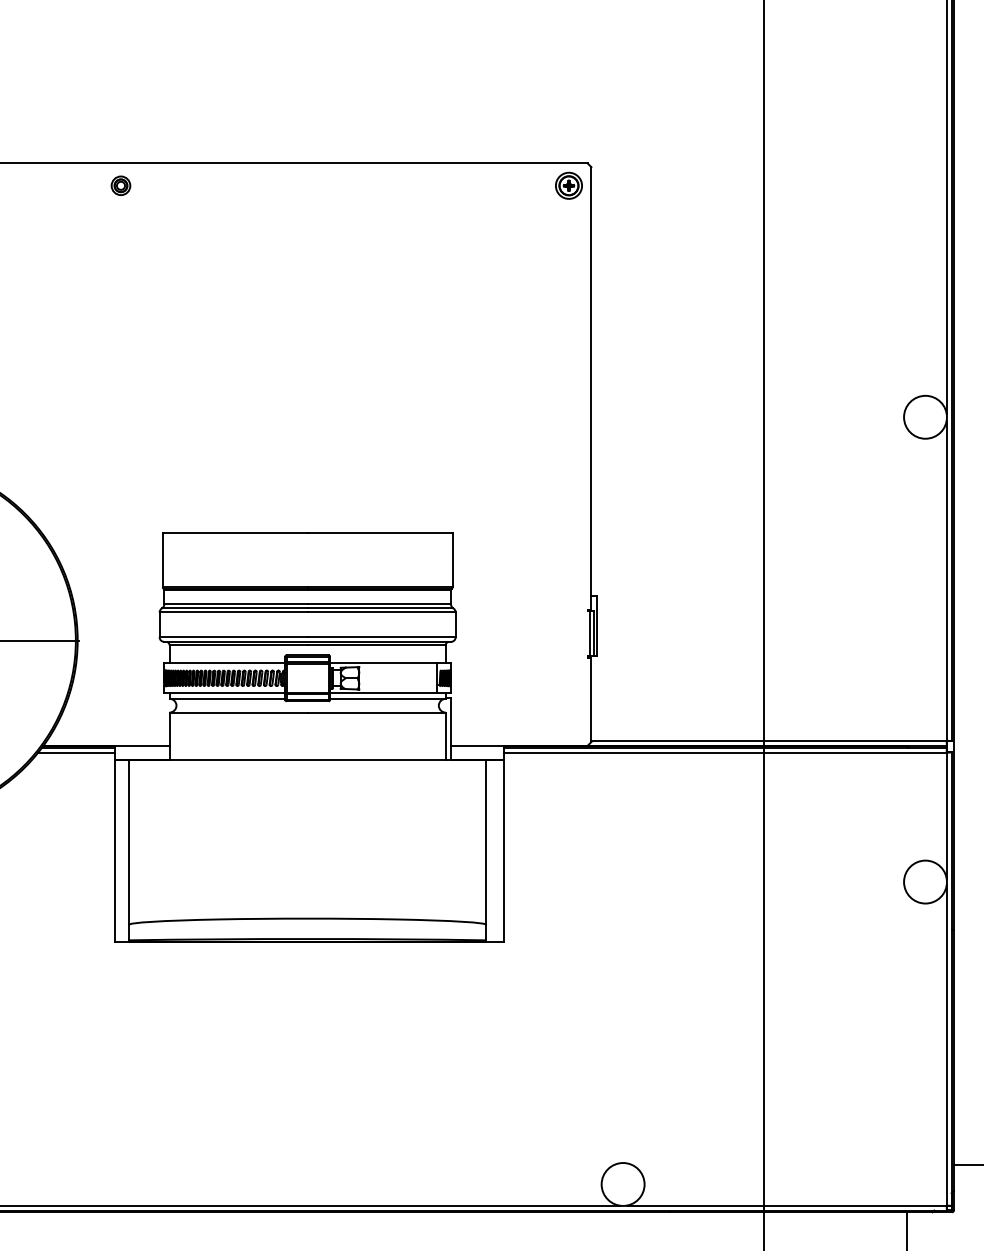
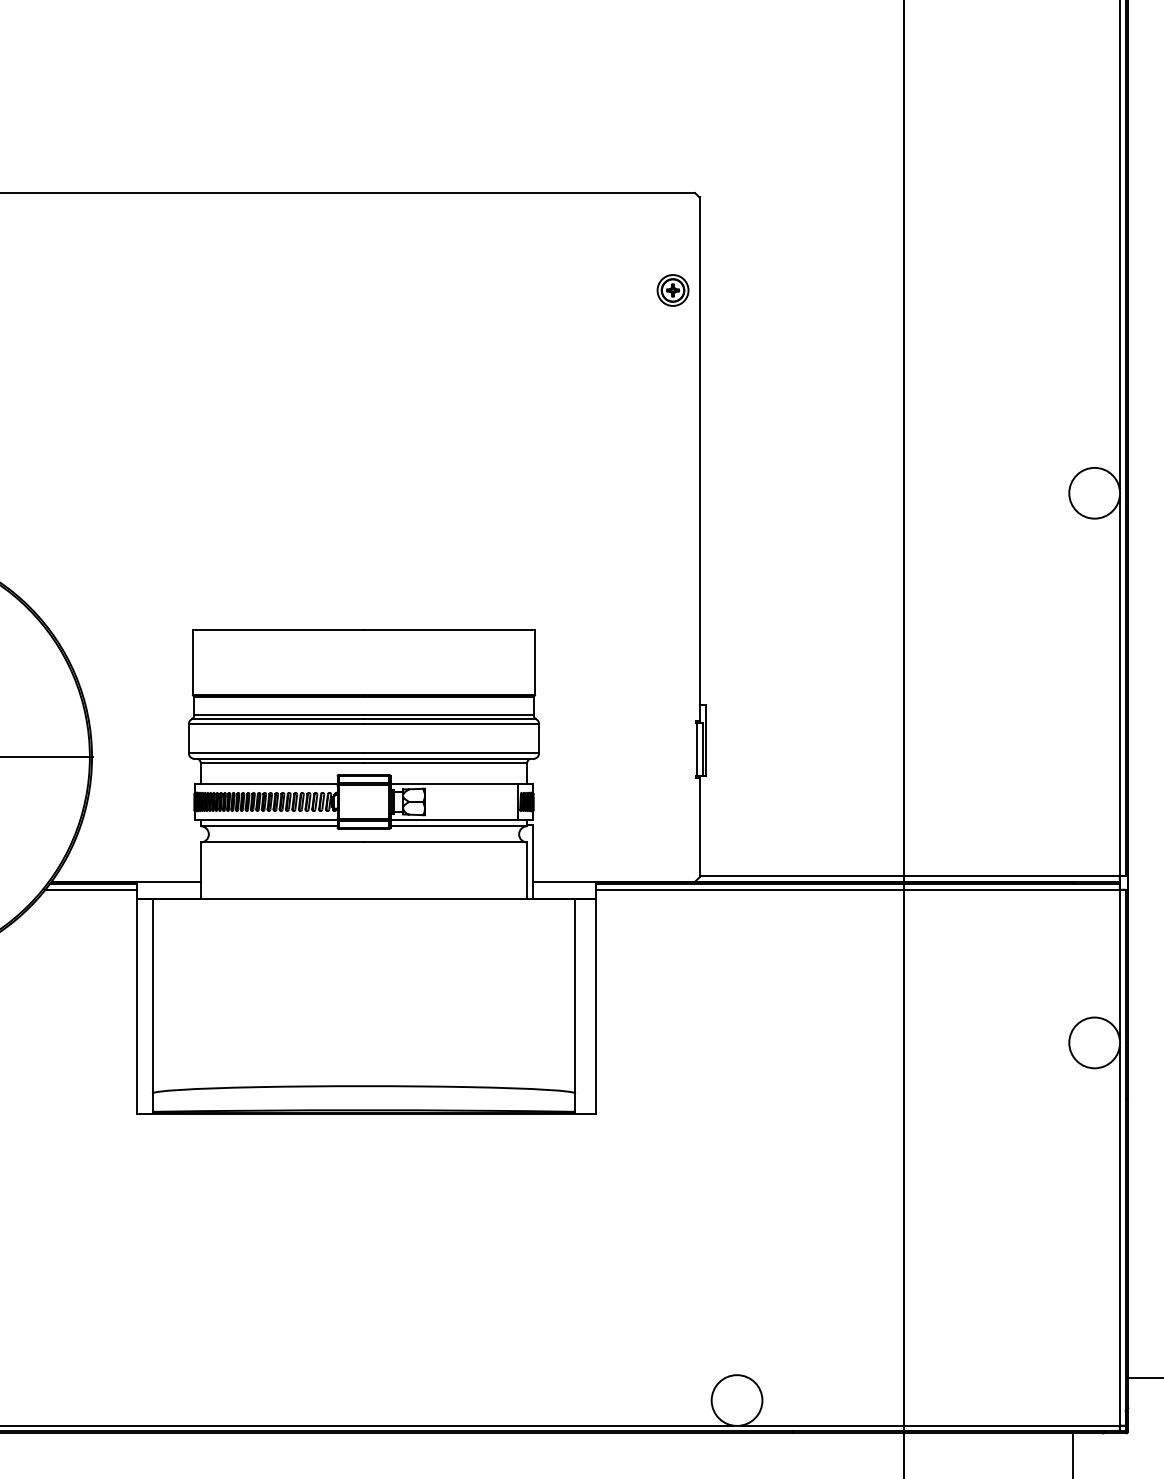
part: (120, 185) -> (142, 219), removed
part: (568, 185) -> (672, 290), moved

